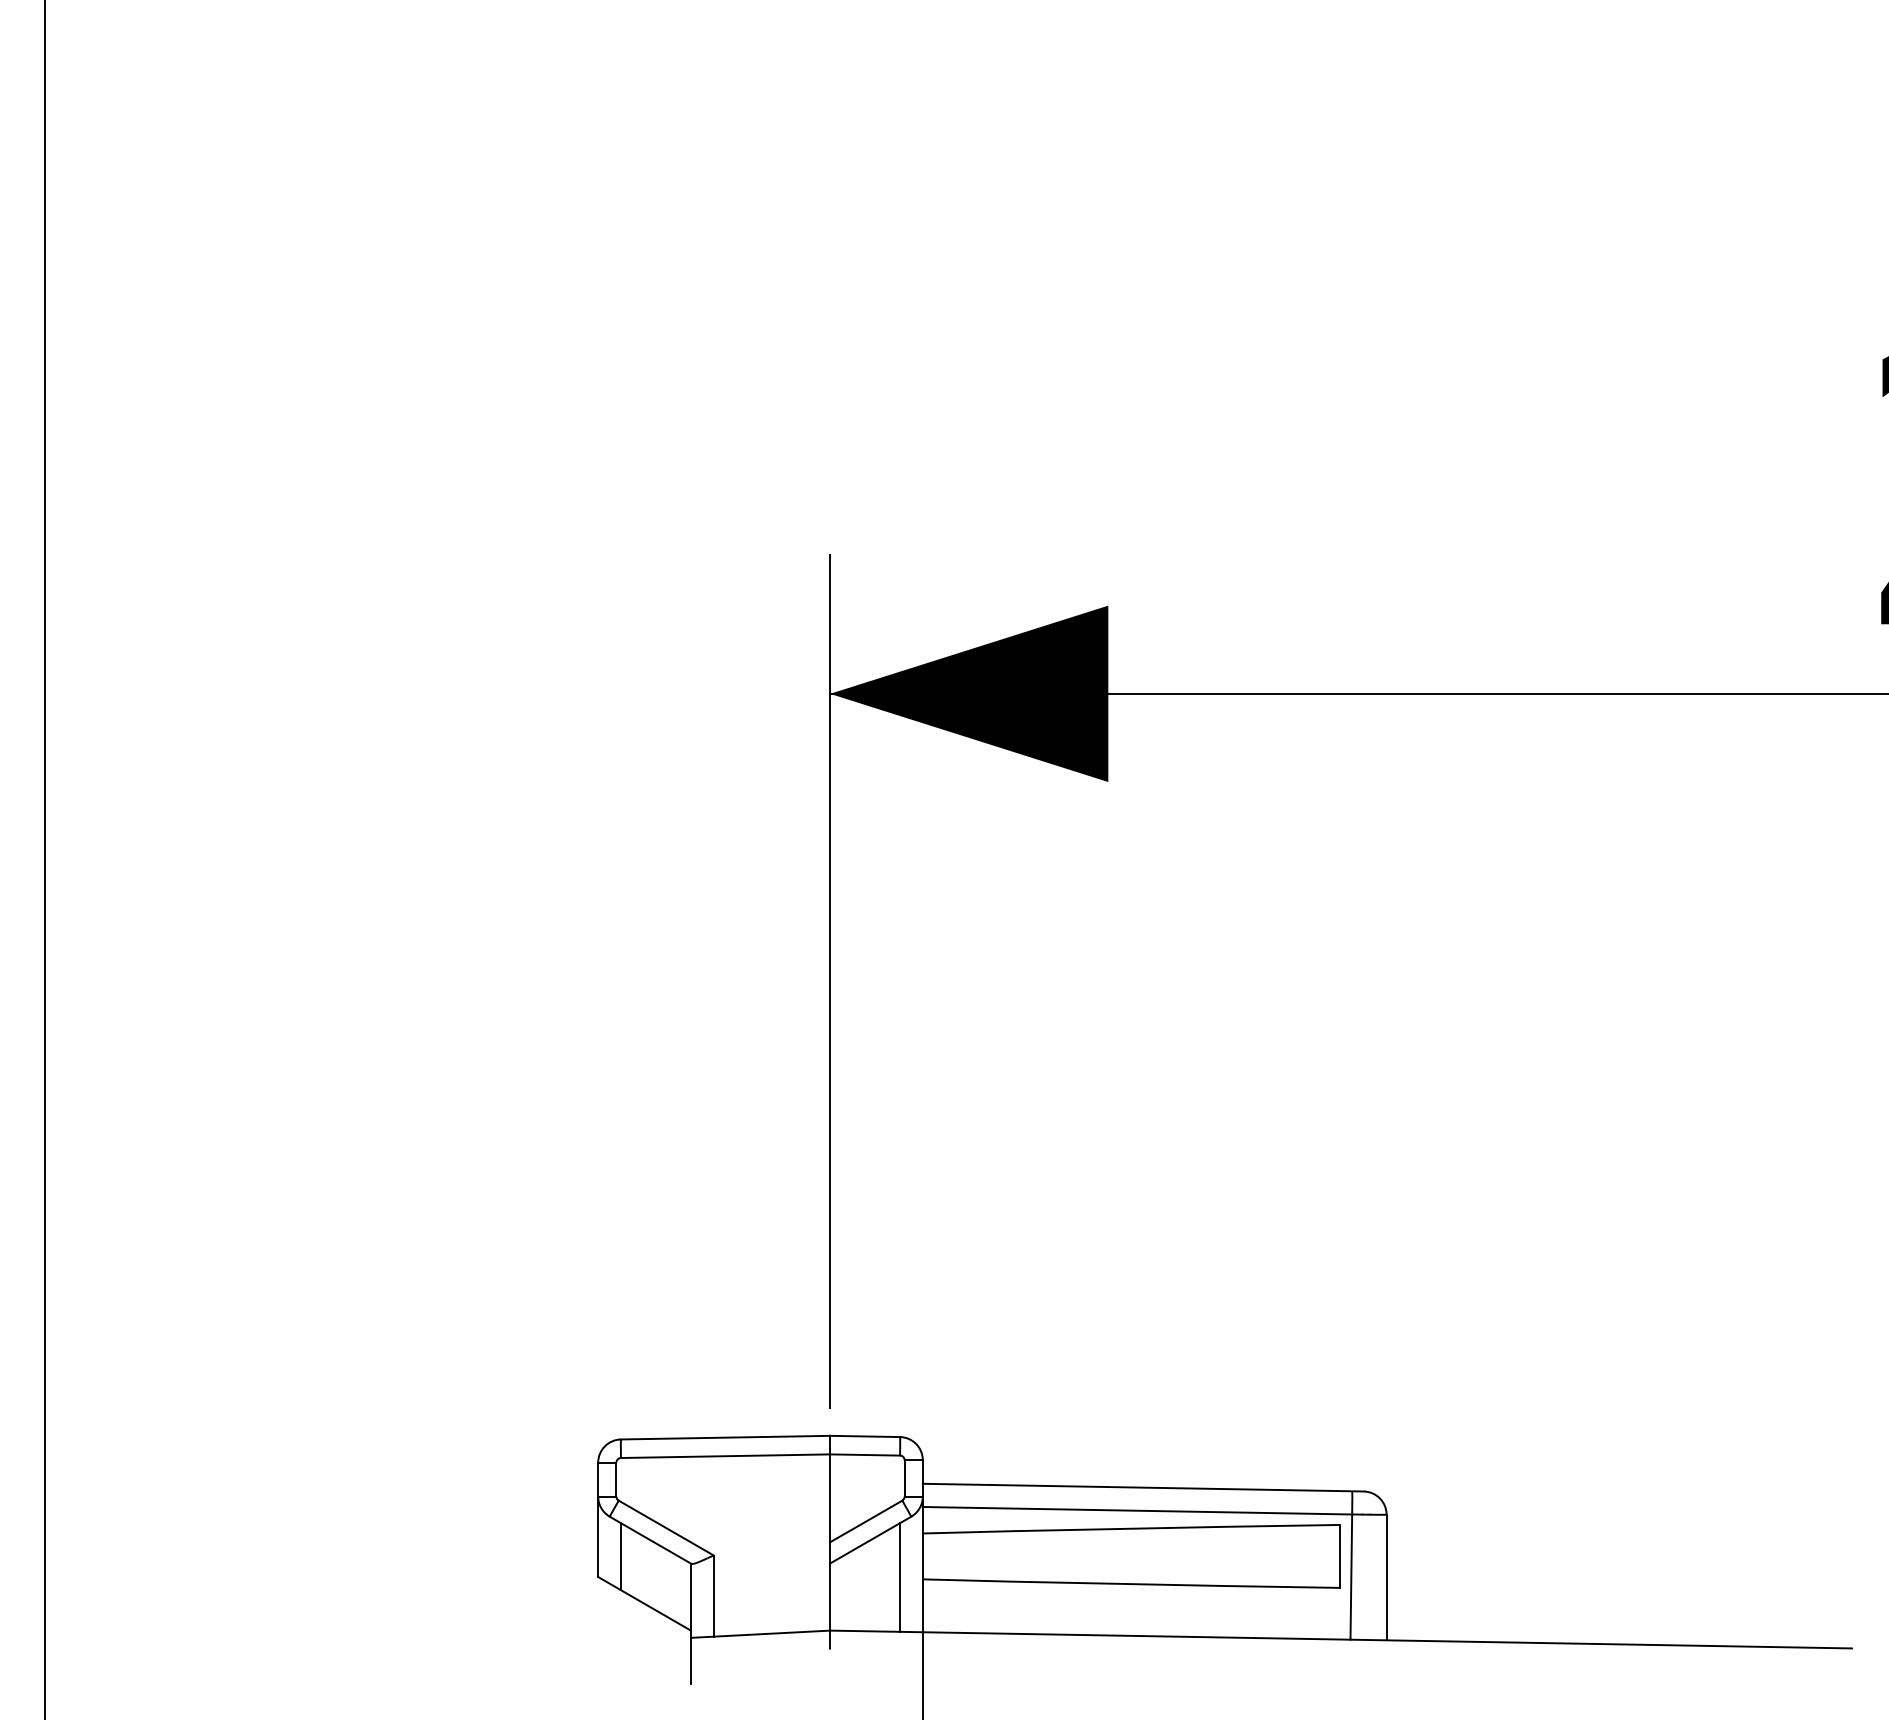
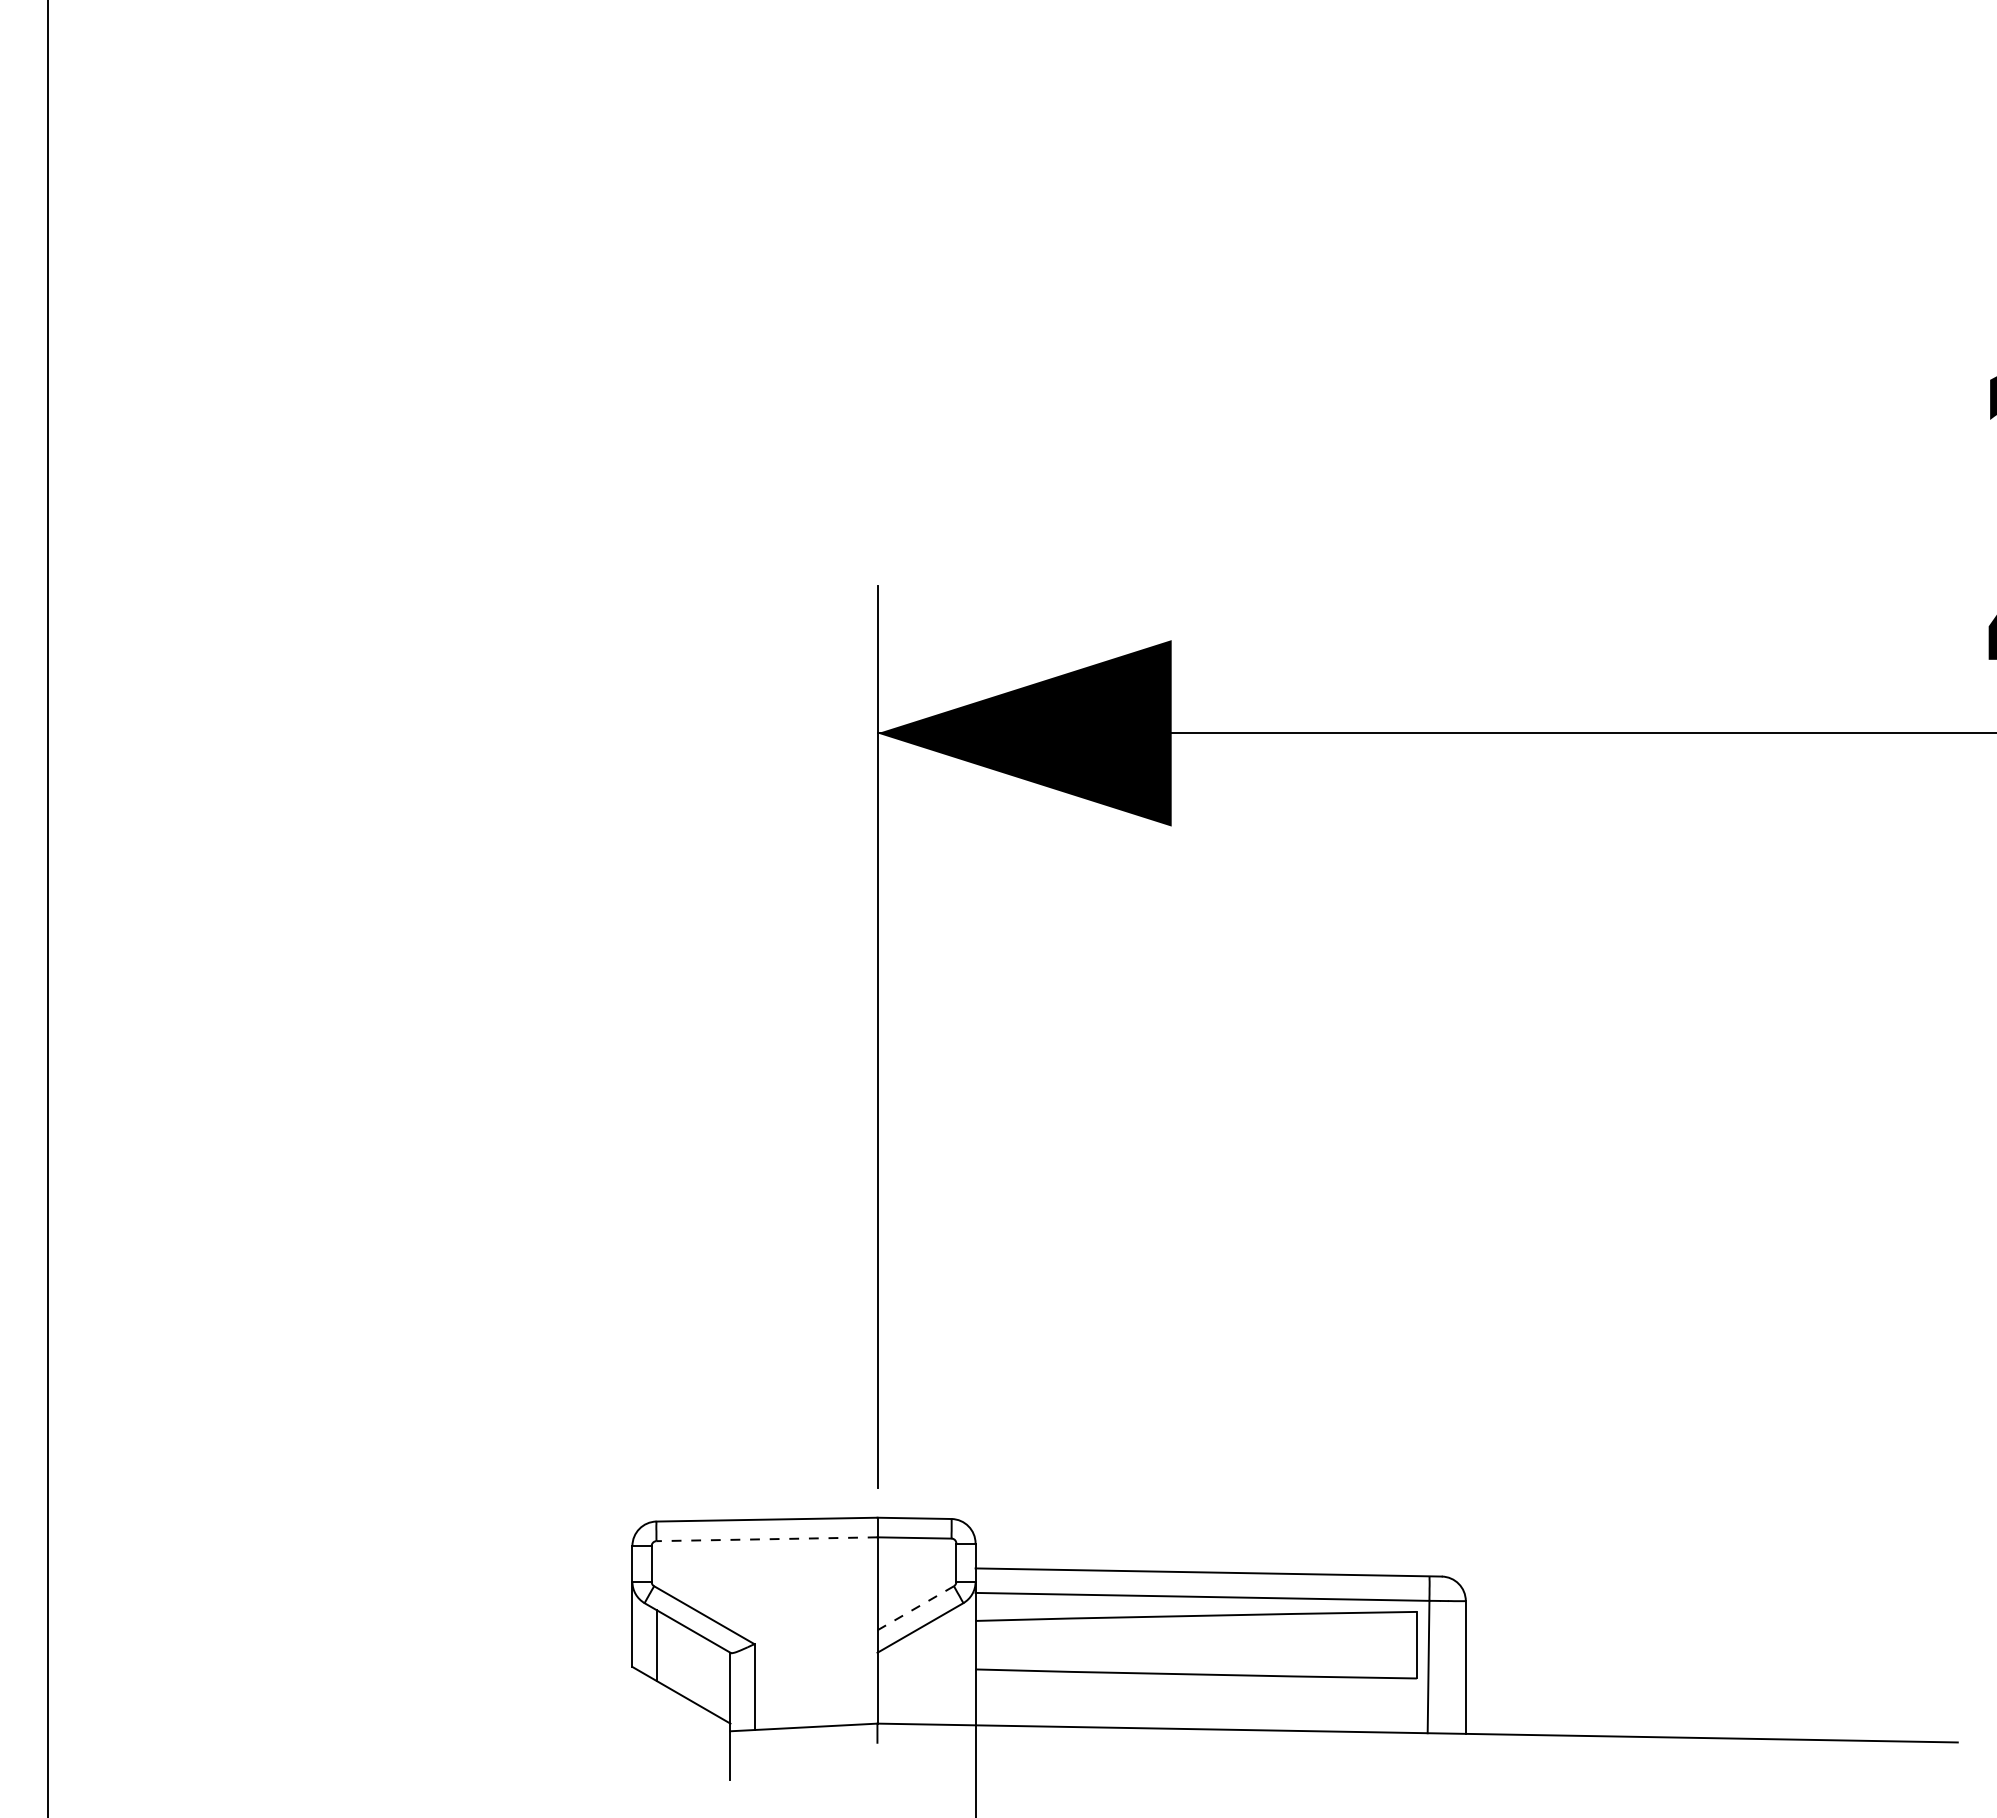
line: (725, 1456) -> (766, 1539), solid -> dashed
line: (866, 1521) -> (916, 1608), solid -> dashed
line: (900, 1577) -> (951, 1667), removed

